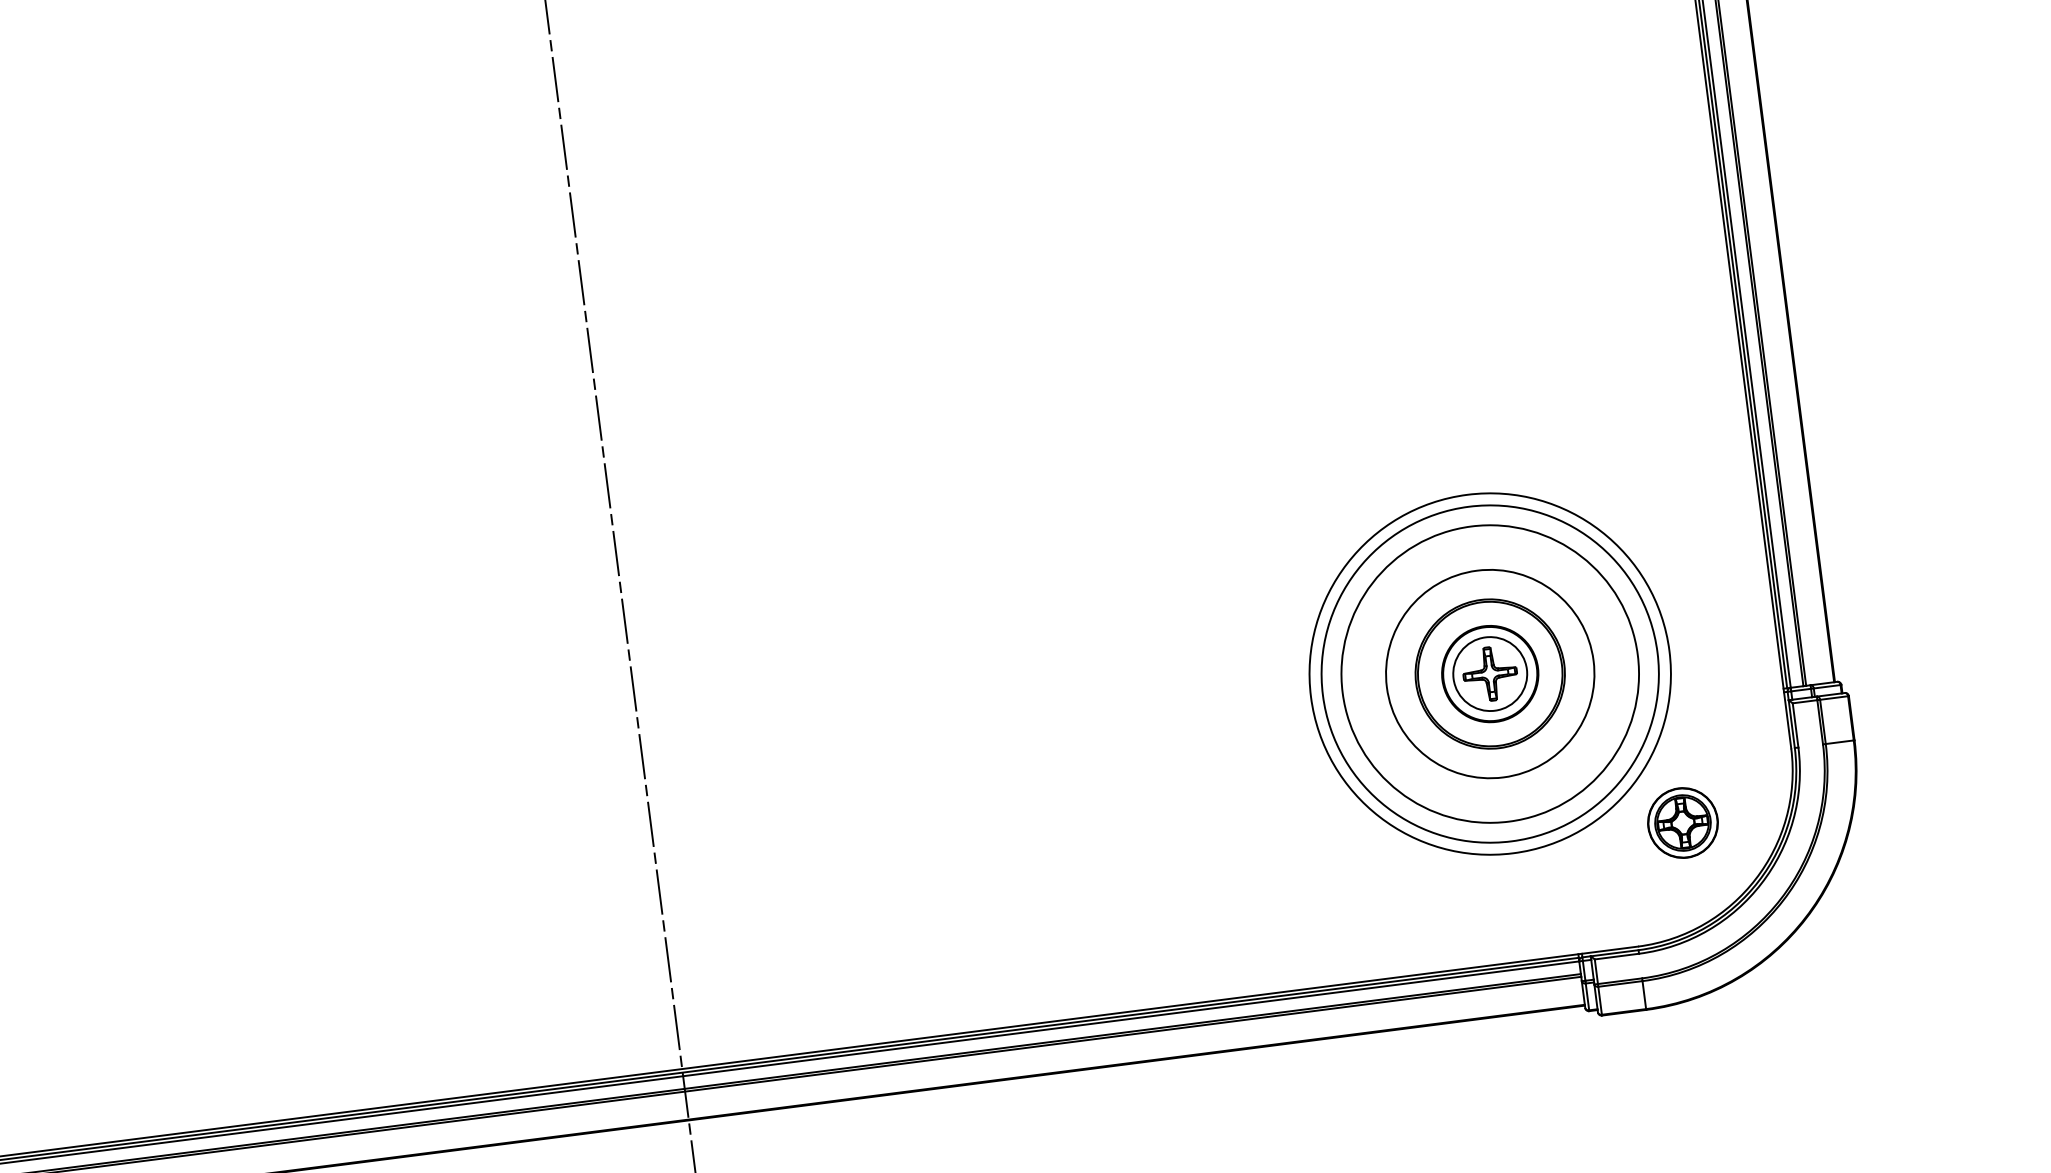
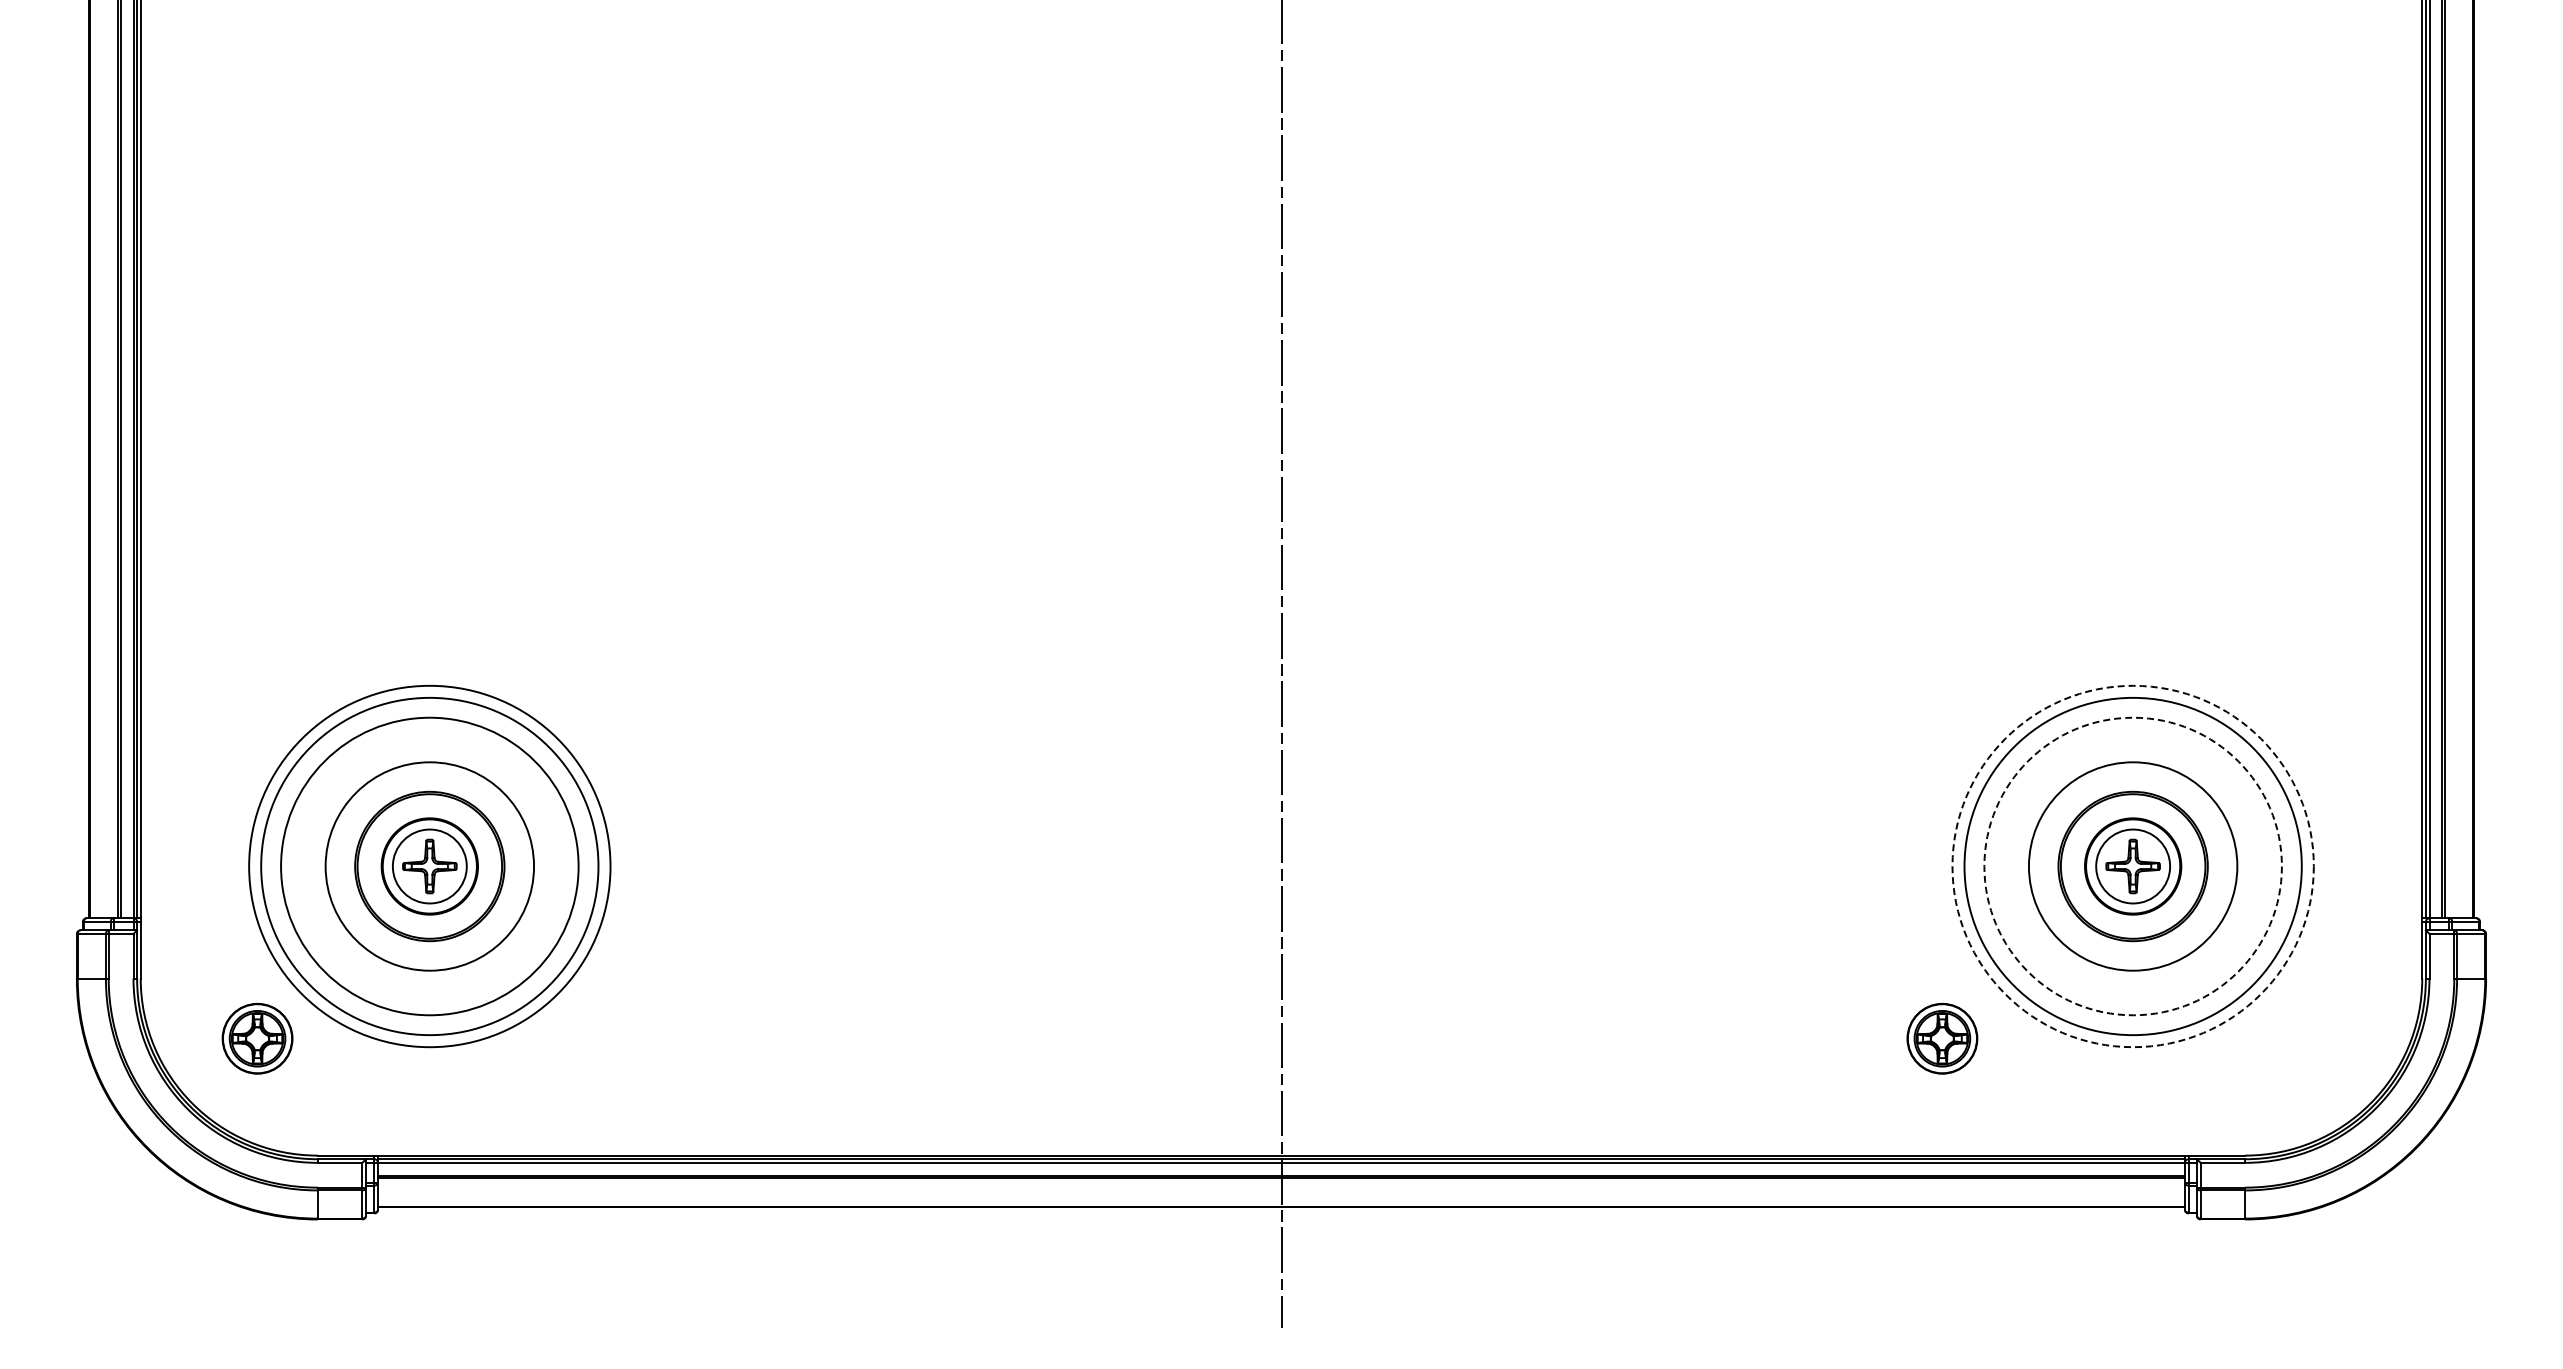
circle: (1489, 674) -> (2132, 866), solid -> dashed
circle: (1489, 674) -> (2132, 866), solid -> dashed
part: (1683, 822) -> (1942, 1038), moved

